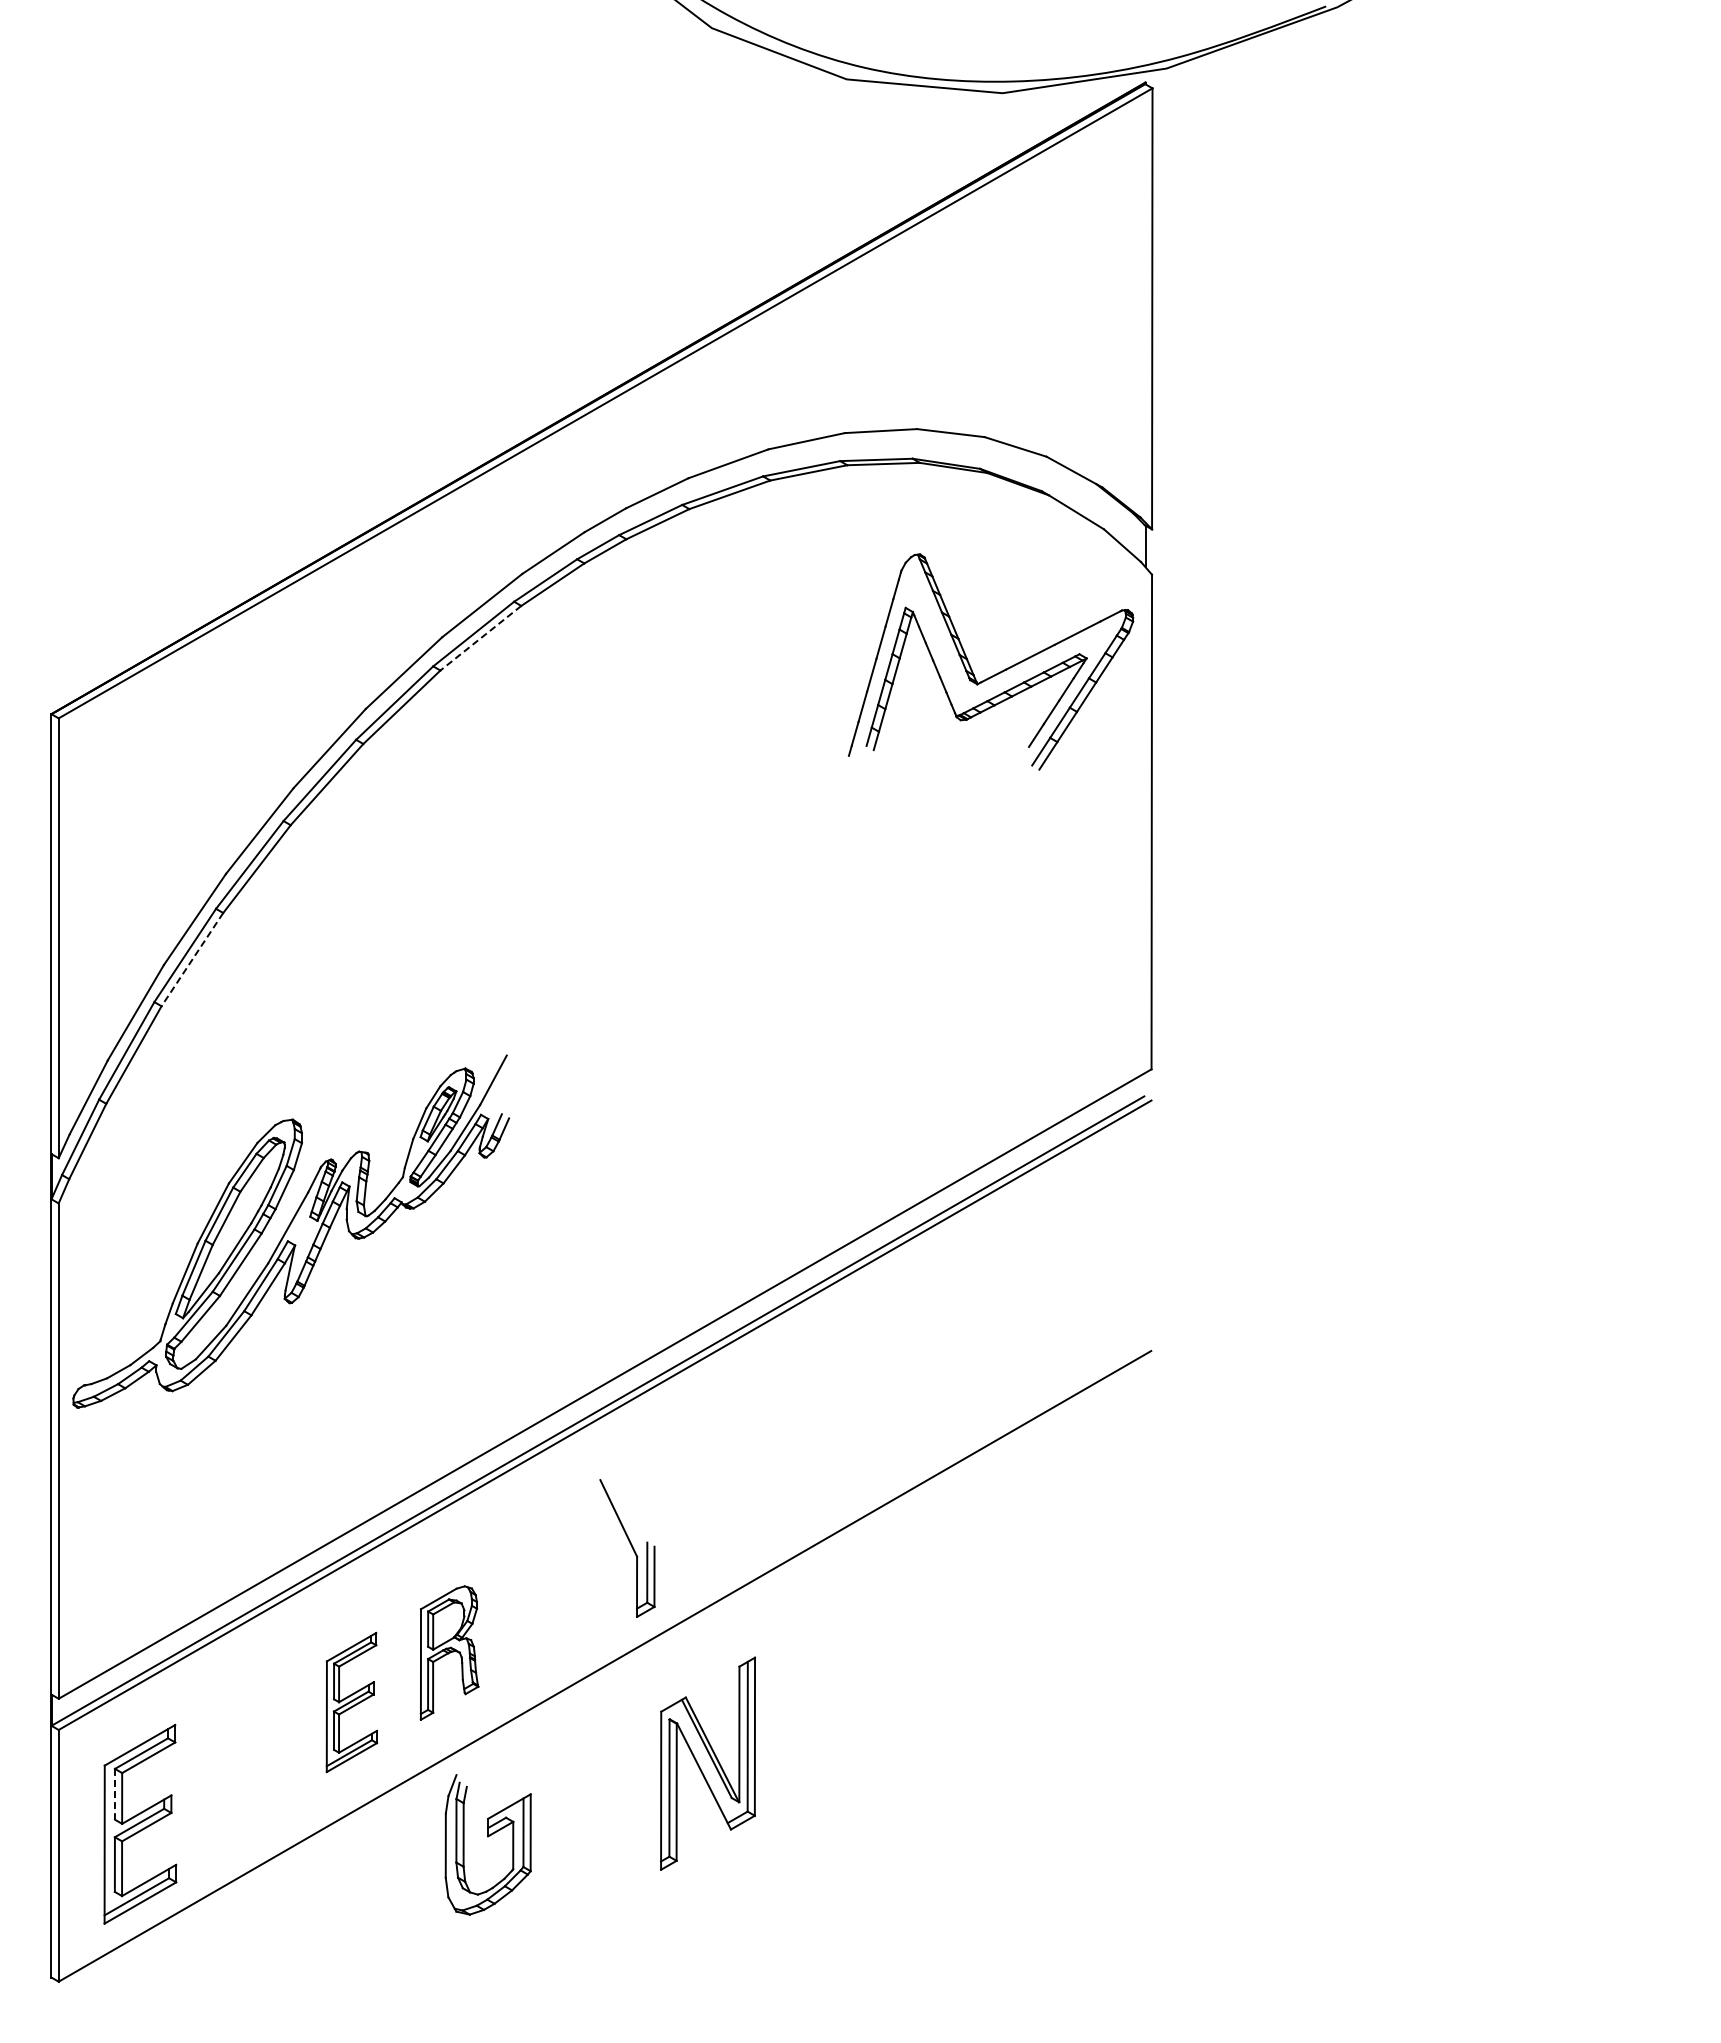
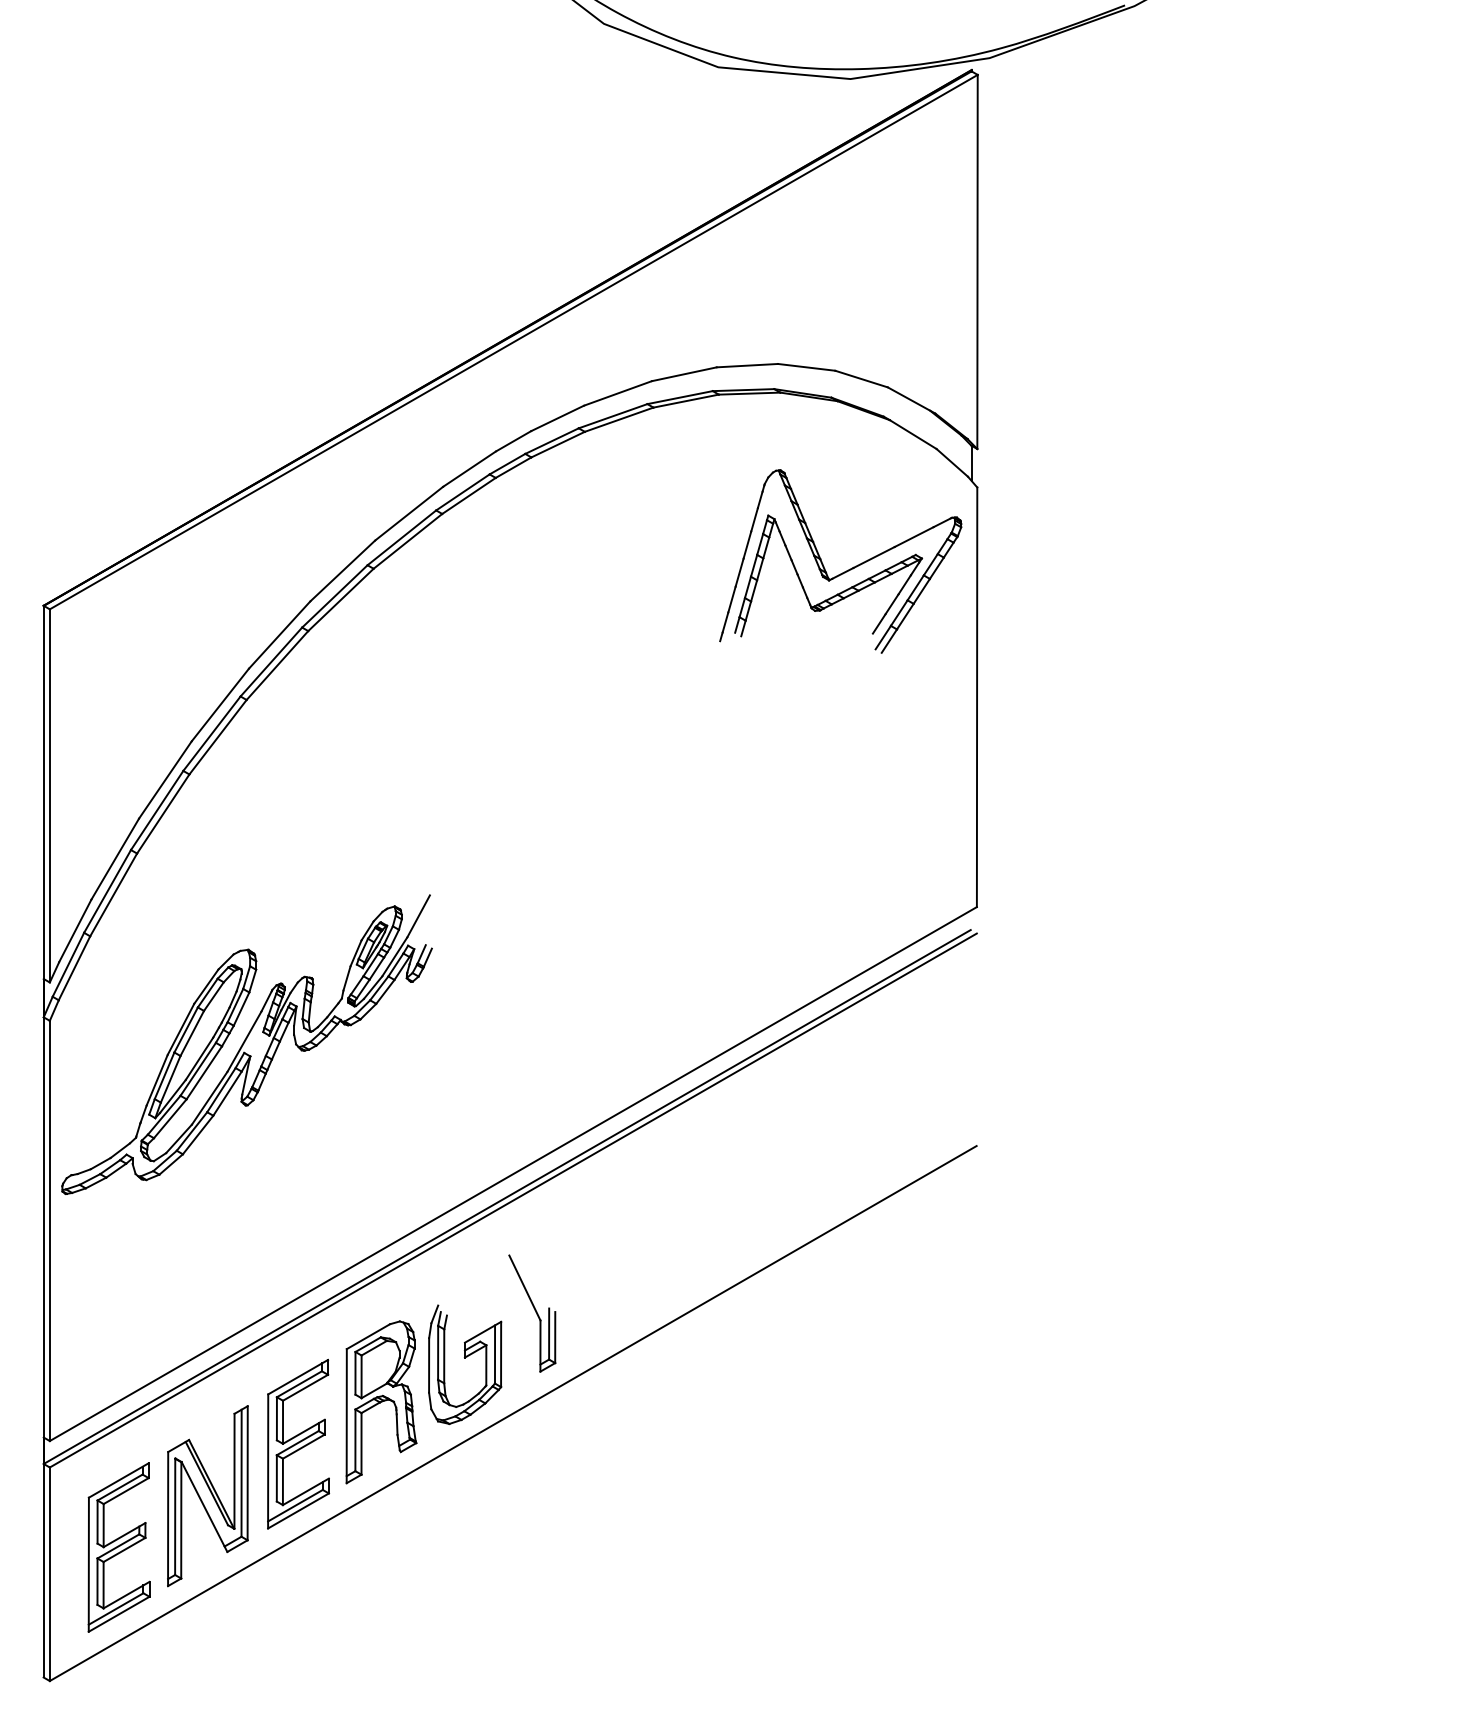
line: (480, 638) -> (407, 541), dashed -> solid
line: (192, 959) -> (163, 813), dashed -> solid
part: (449, 1652) -> (381, 1401), size x1.43
part: (351, 1702) -> (298, 1444), size x1.43
part: (707, 1763) -> (207, 1495), moved
line: (114, 1794) -> (97, 1522), dashed -> solid
part: (487, 1837) -> (464, 1358), moved

